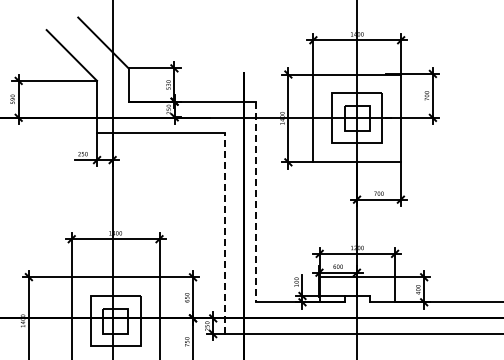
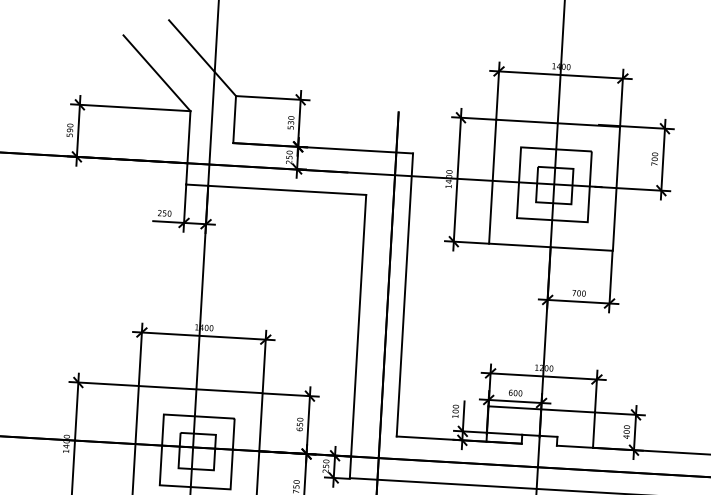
line: (255, 202) -> (404, 295), dashed -> solid
line: (224, 232) -> (357, 335), dashed -> solid

